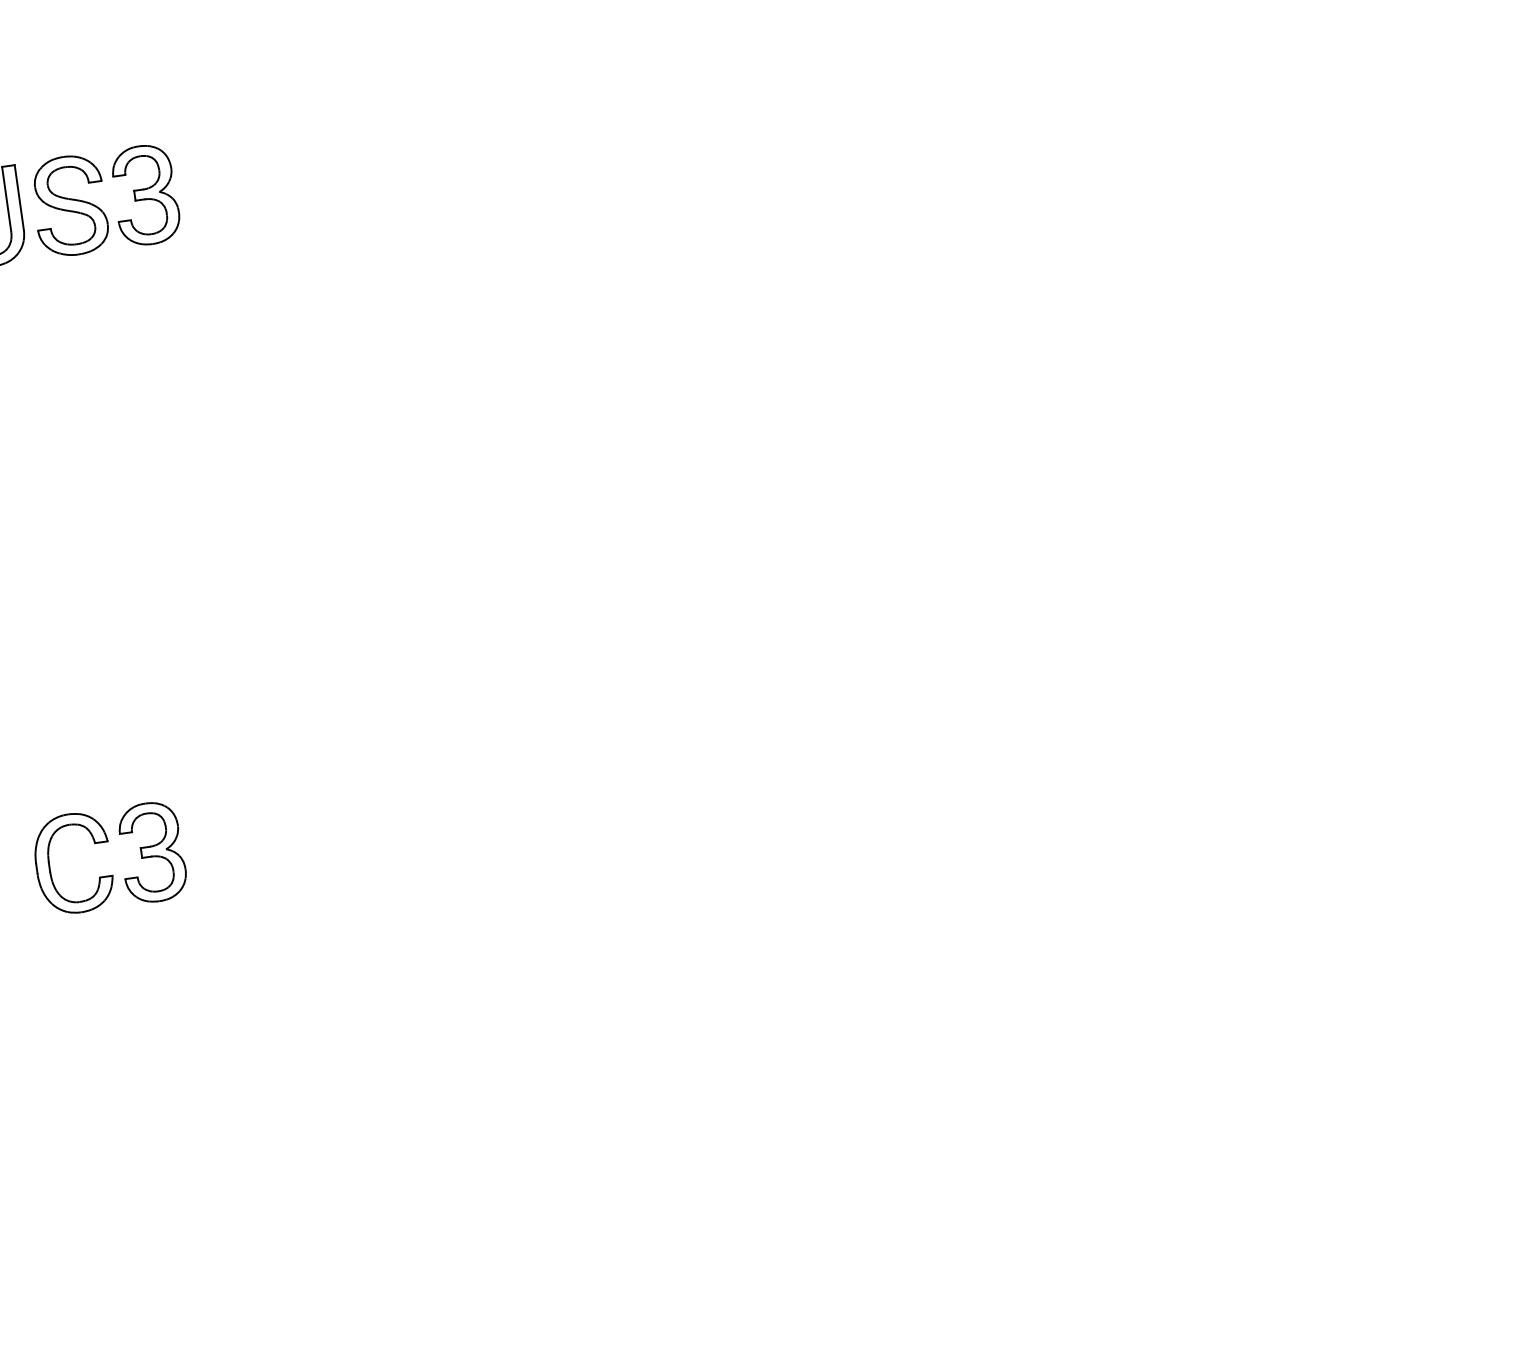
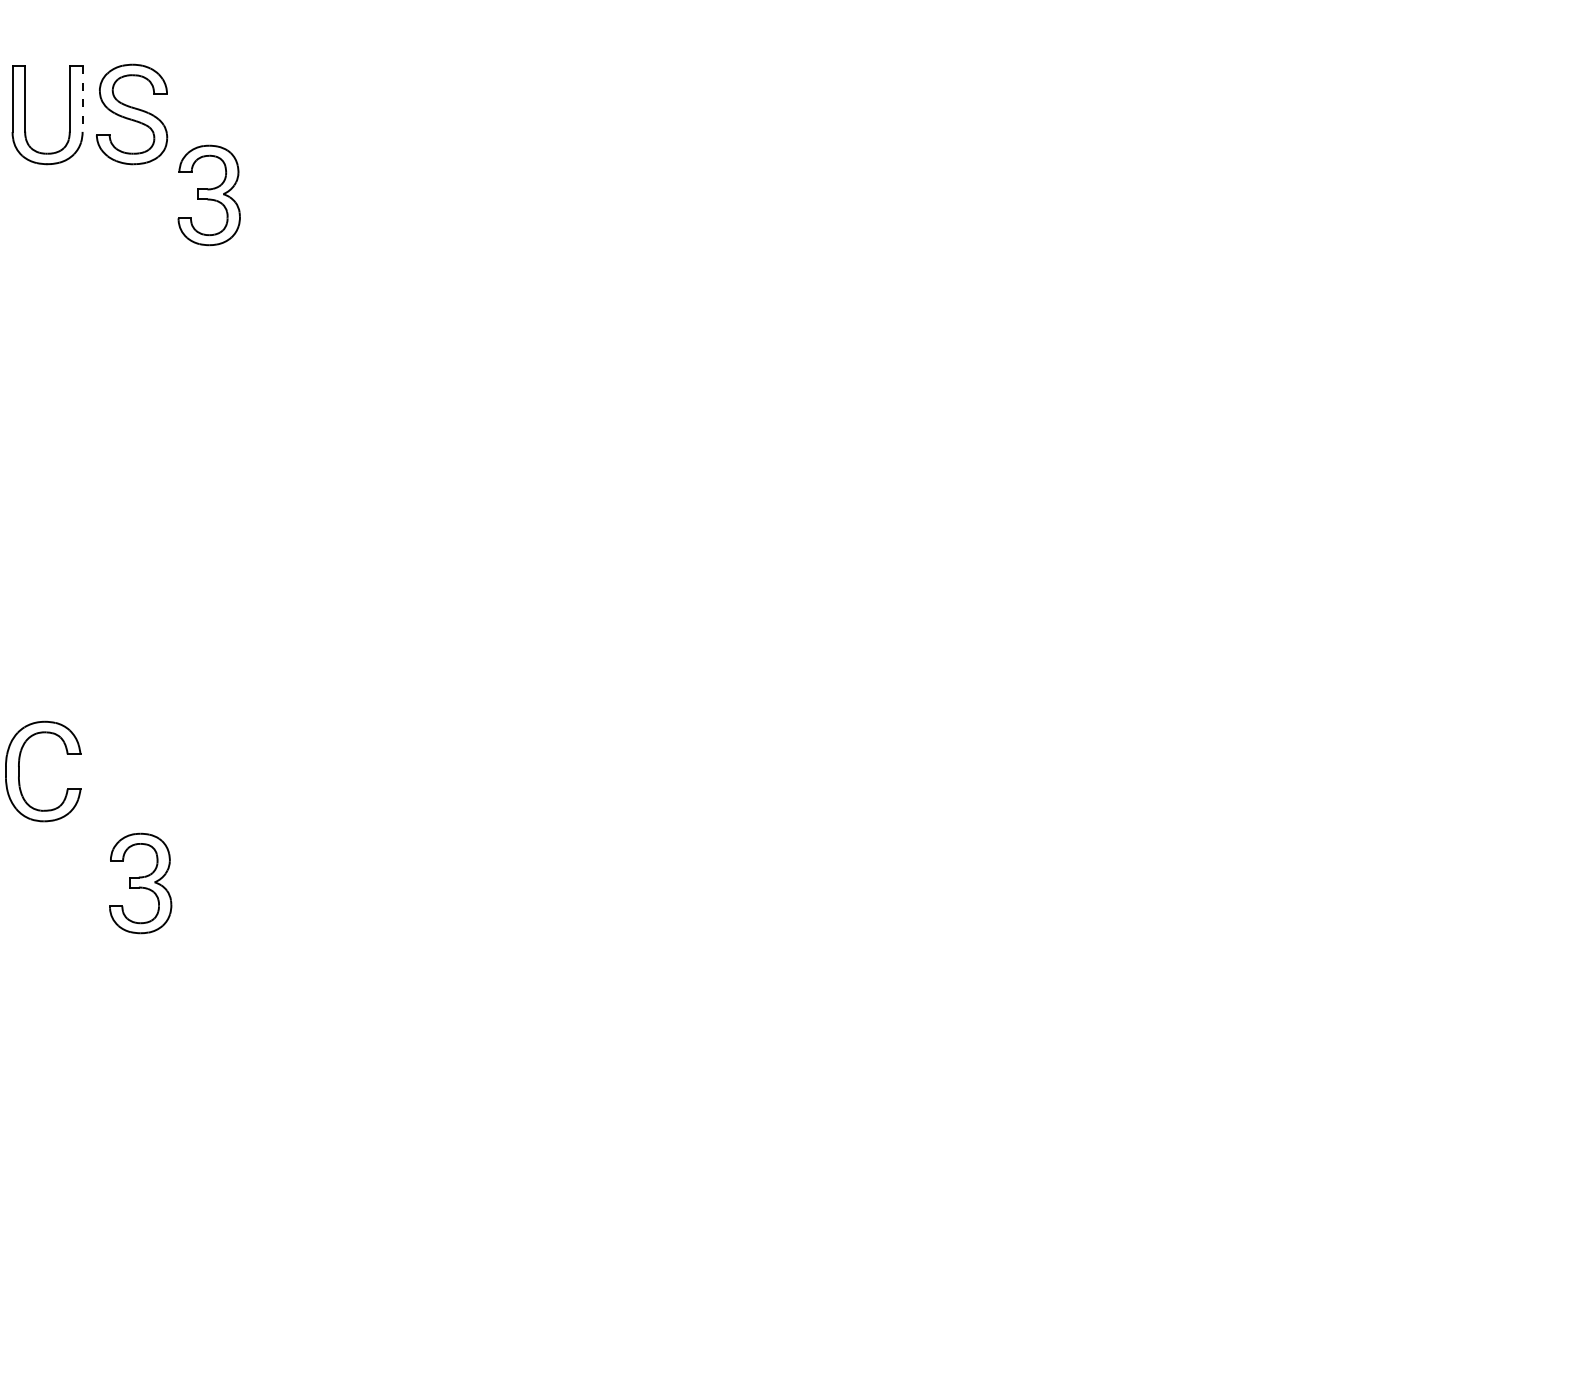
part: (145, 195) -> (208, 195), moved
line: (19, 197) -> (82, 98), solid -> dashed
part: (152, 852) -> (140, 883), moved

